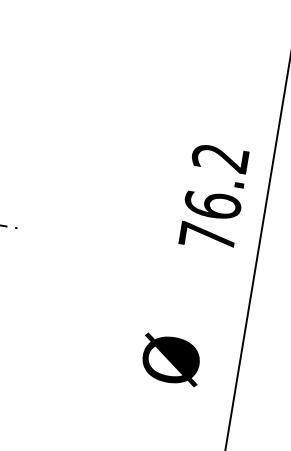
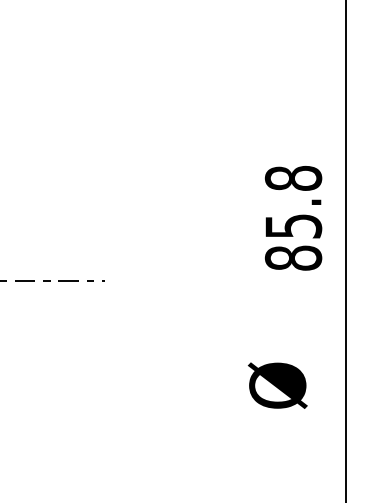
text: (214, 196) -> (293, 217), 76.2 -> 85.8

